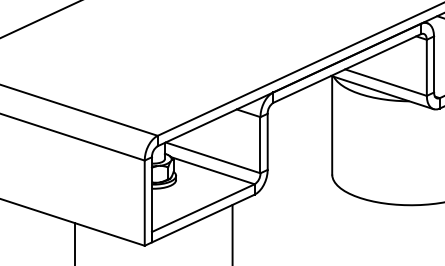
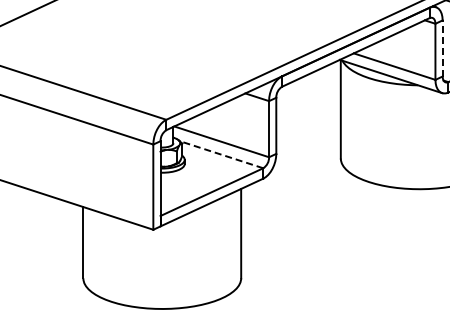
line: (433, 63) -> (442, 47), solid -> dashed
line: (212, 170) -> (221, 154), solid -> dashed

